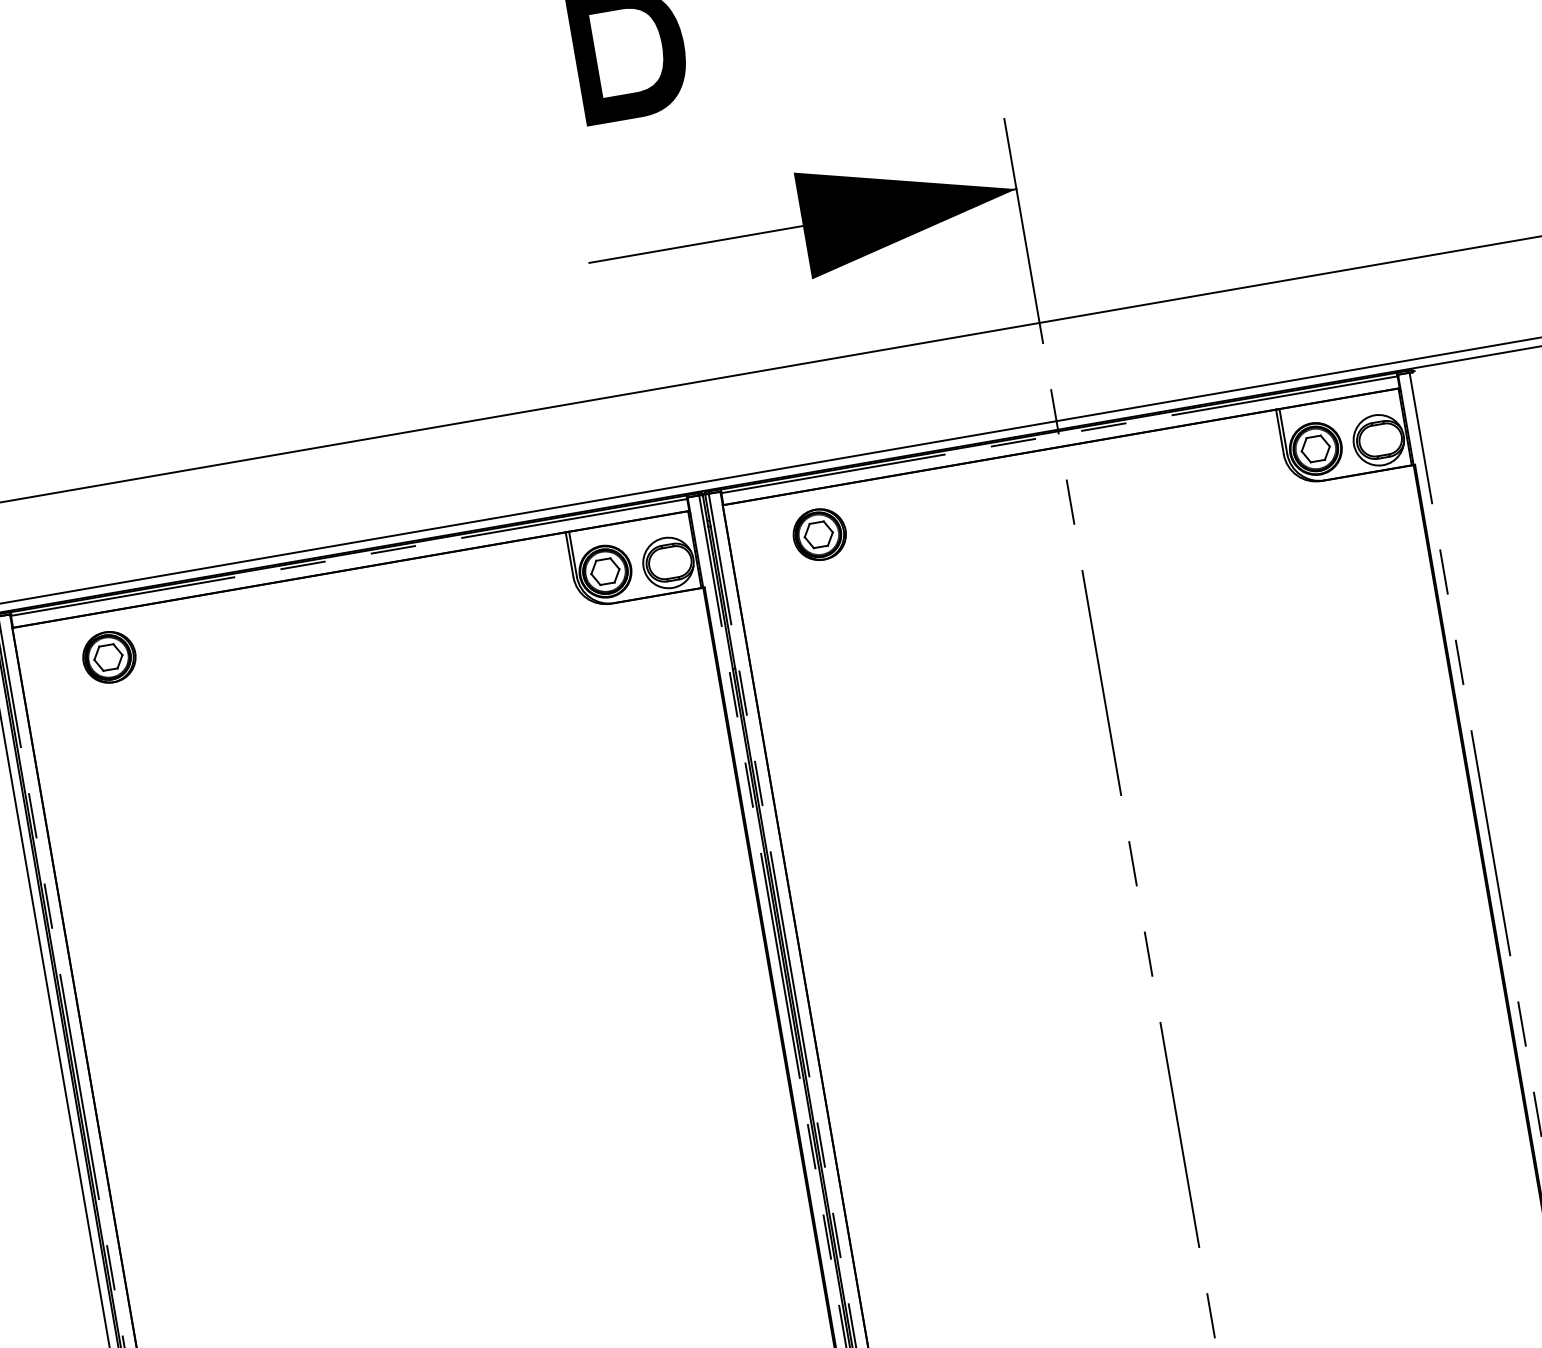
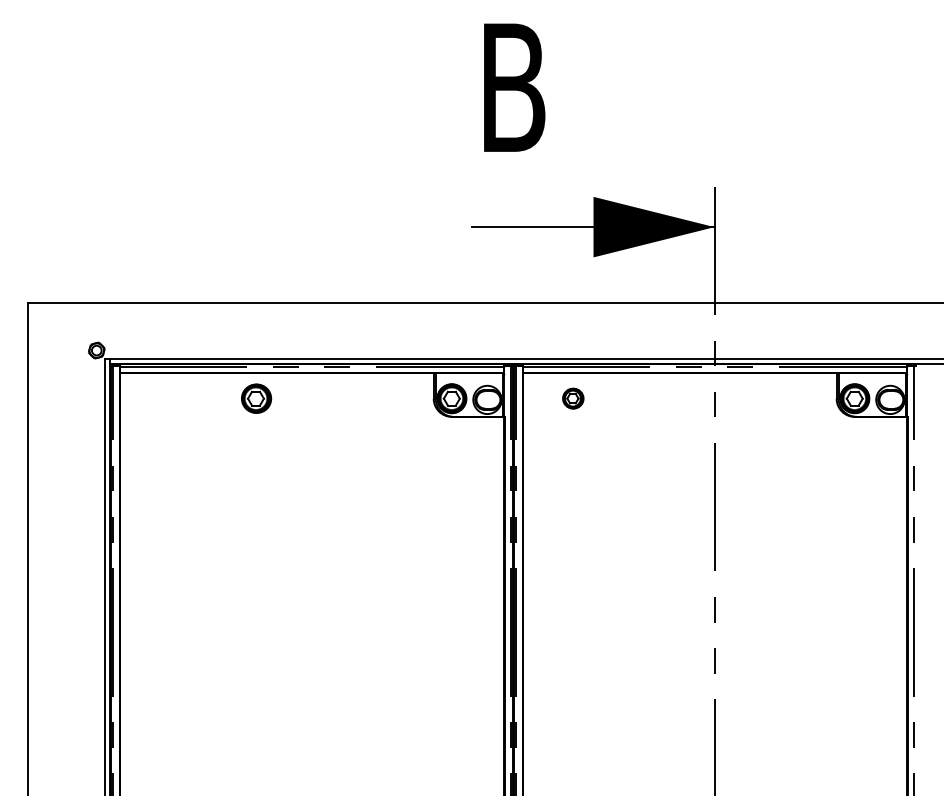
part: (818, 534) -> (572, 398), size x0.7
part: (109, 656) -> (256, 398), moved

